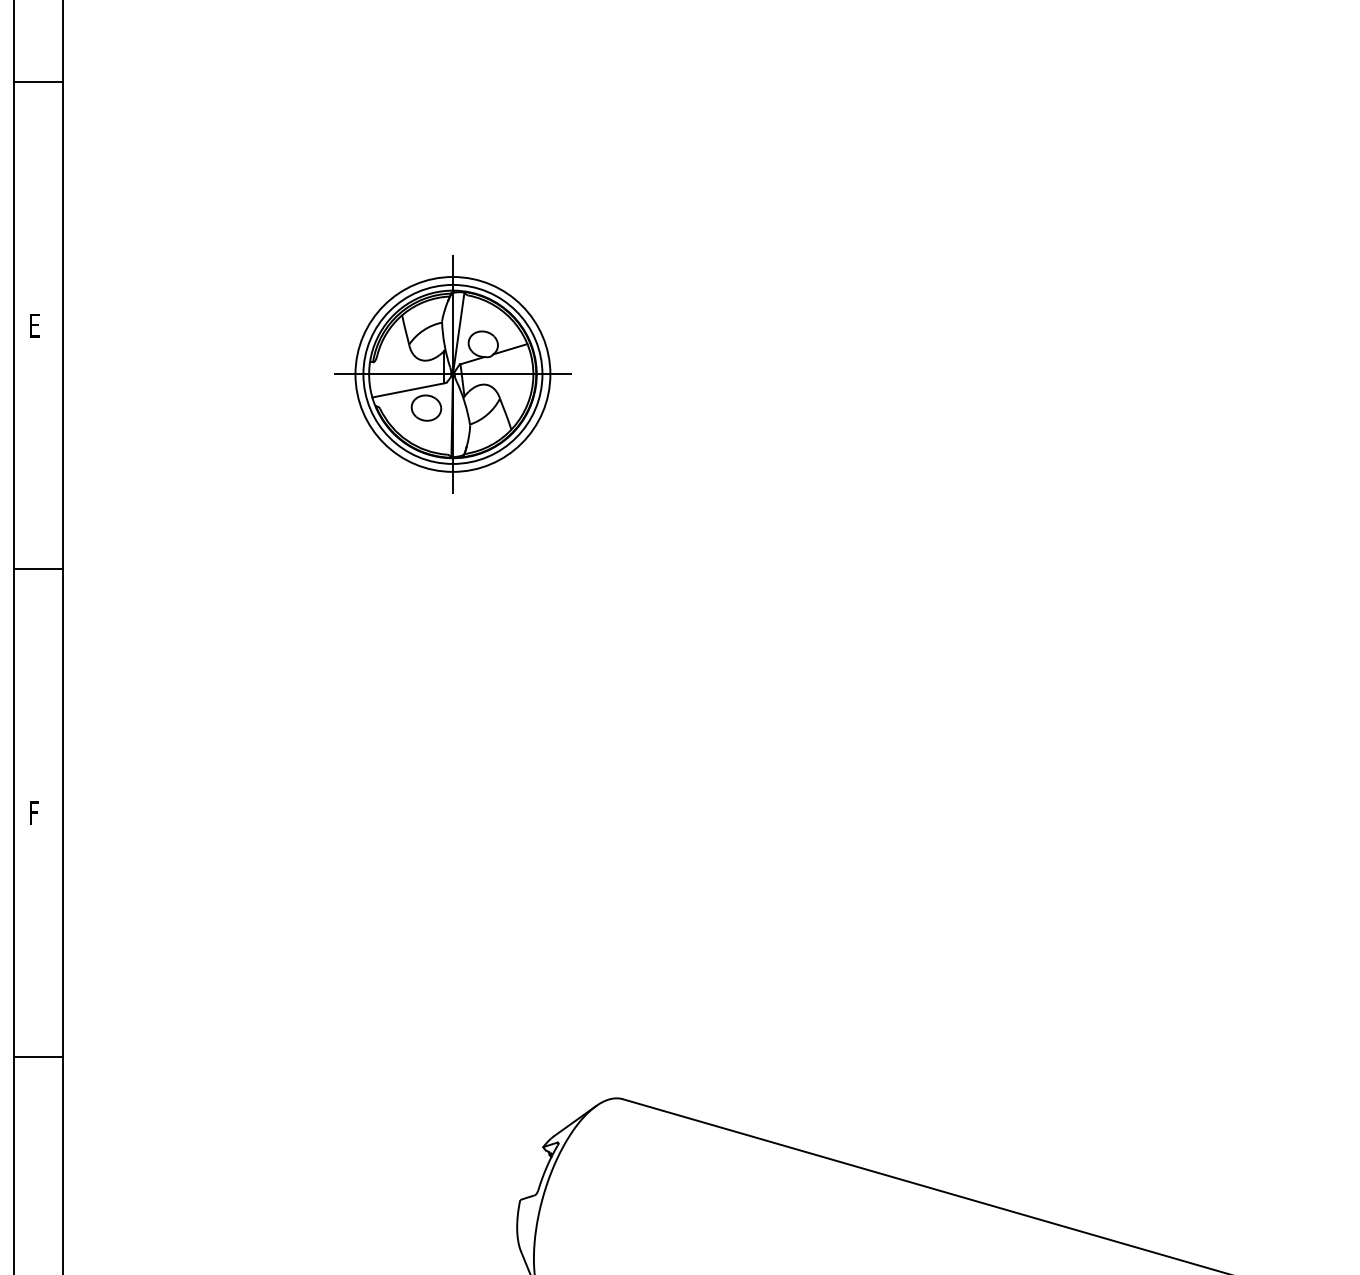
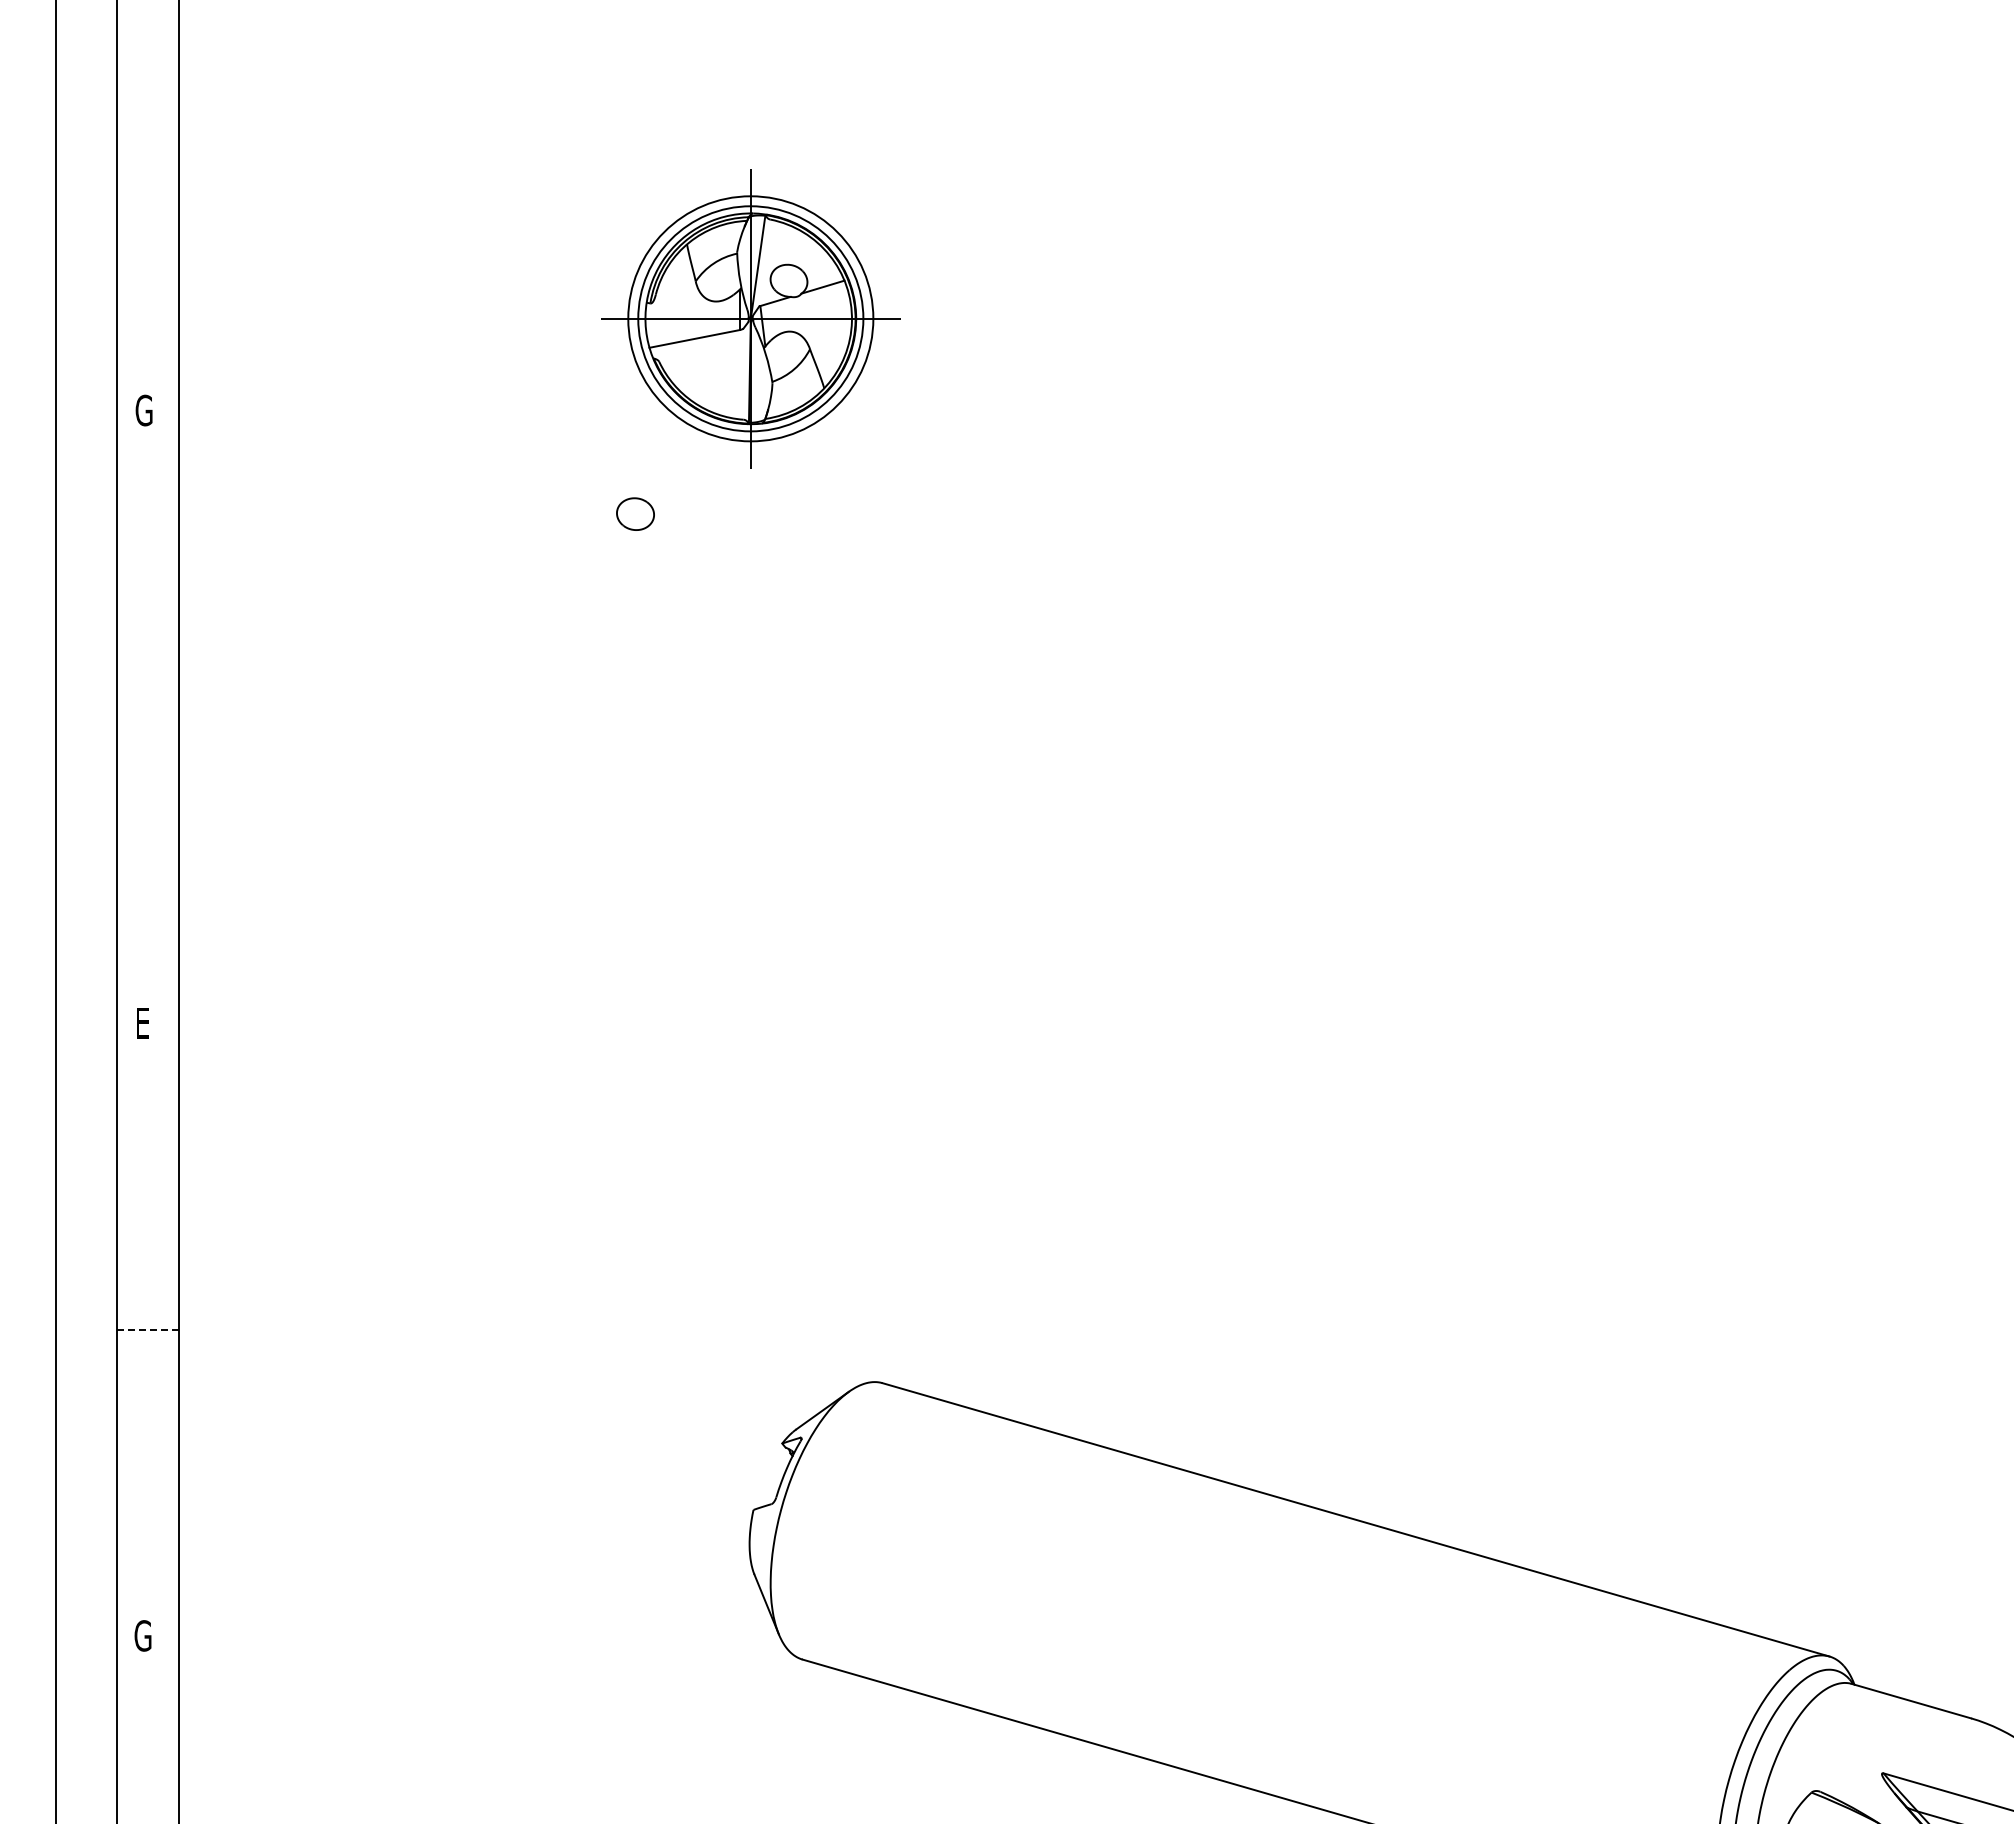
line: (38, 82) -> (147, 104), removed
text: (35, 325) -> (143, 410), E -> G
part: (452, 374) -> (750, 318), moved
line: (38, 569) -> (147, 716), removed
text: (35, 813) -> (143, 1023), F -> E
line: (39, 1056) -> (148, 1329), solid -> dashed

